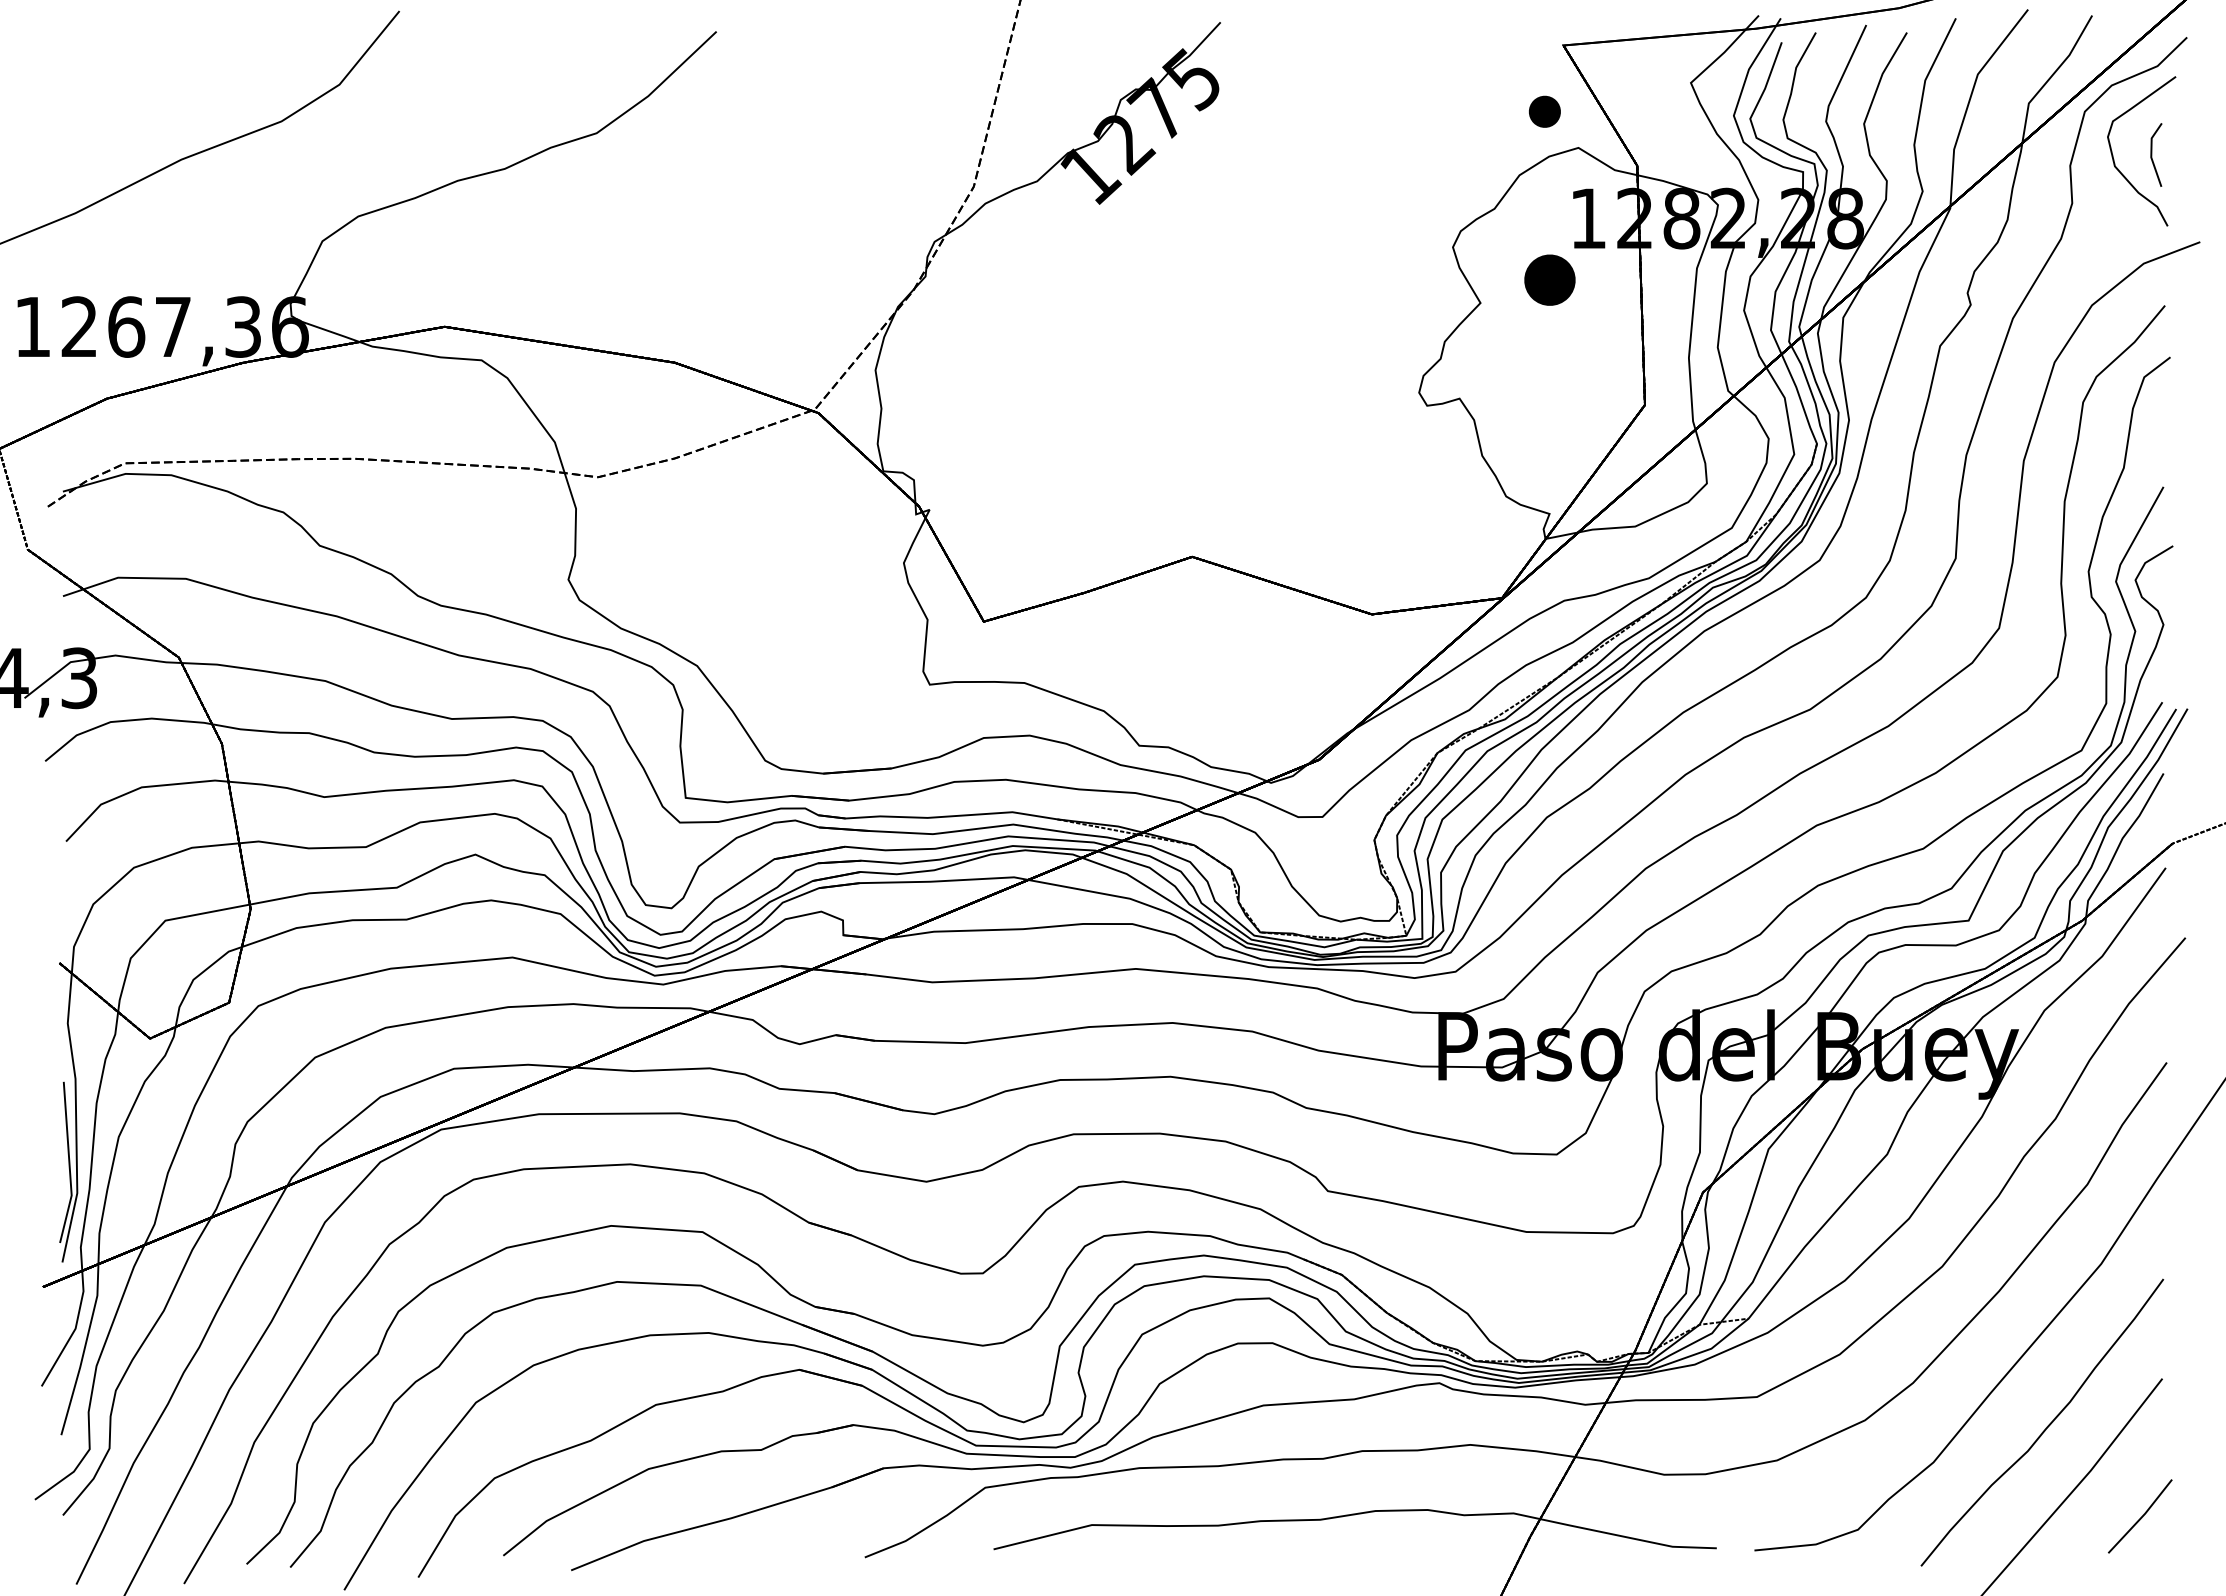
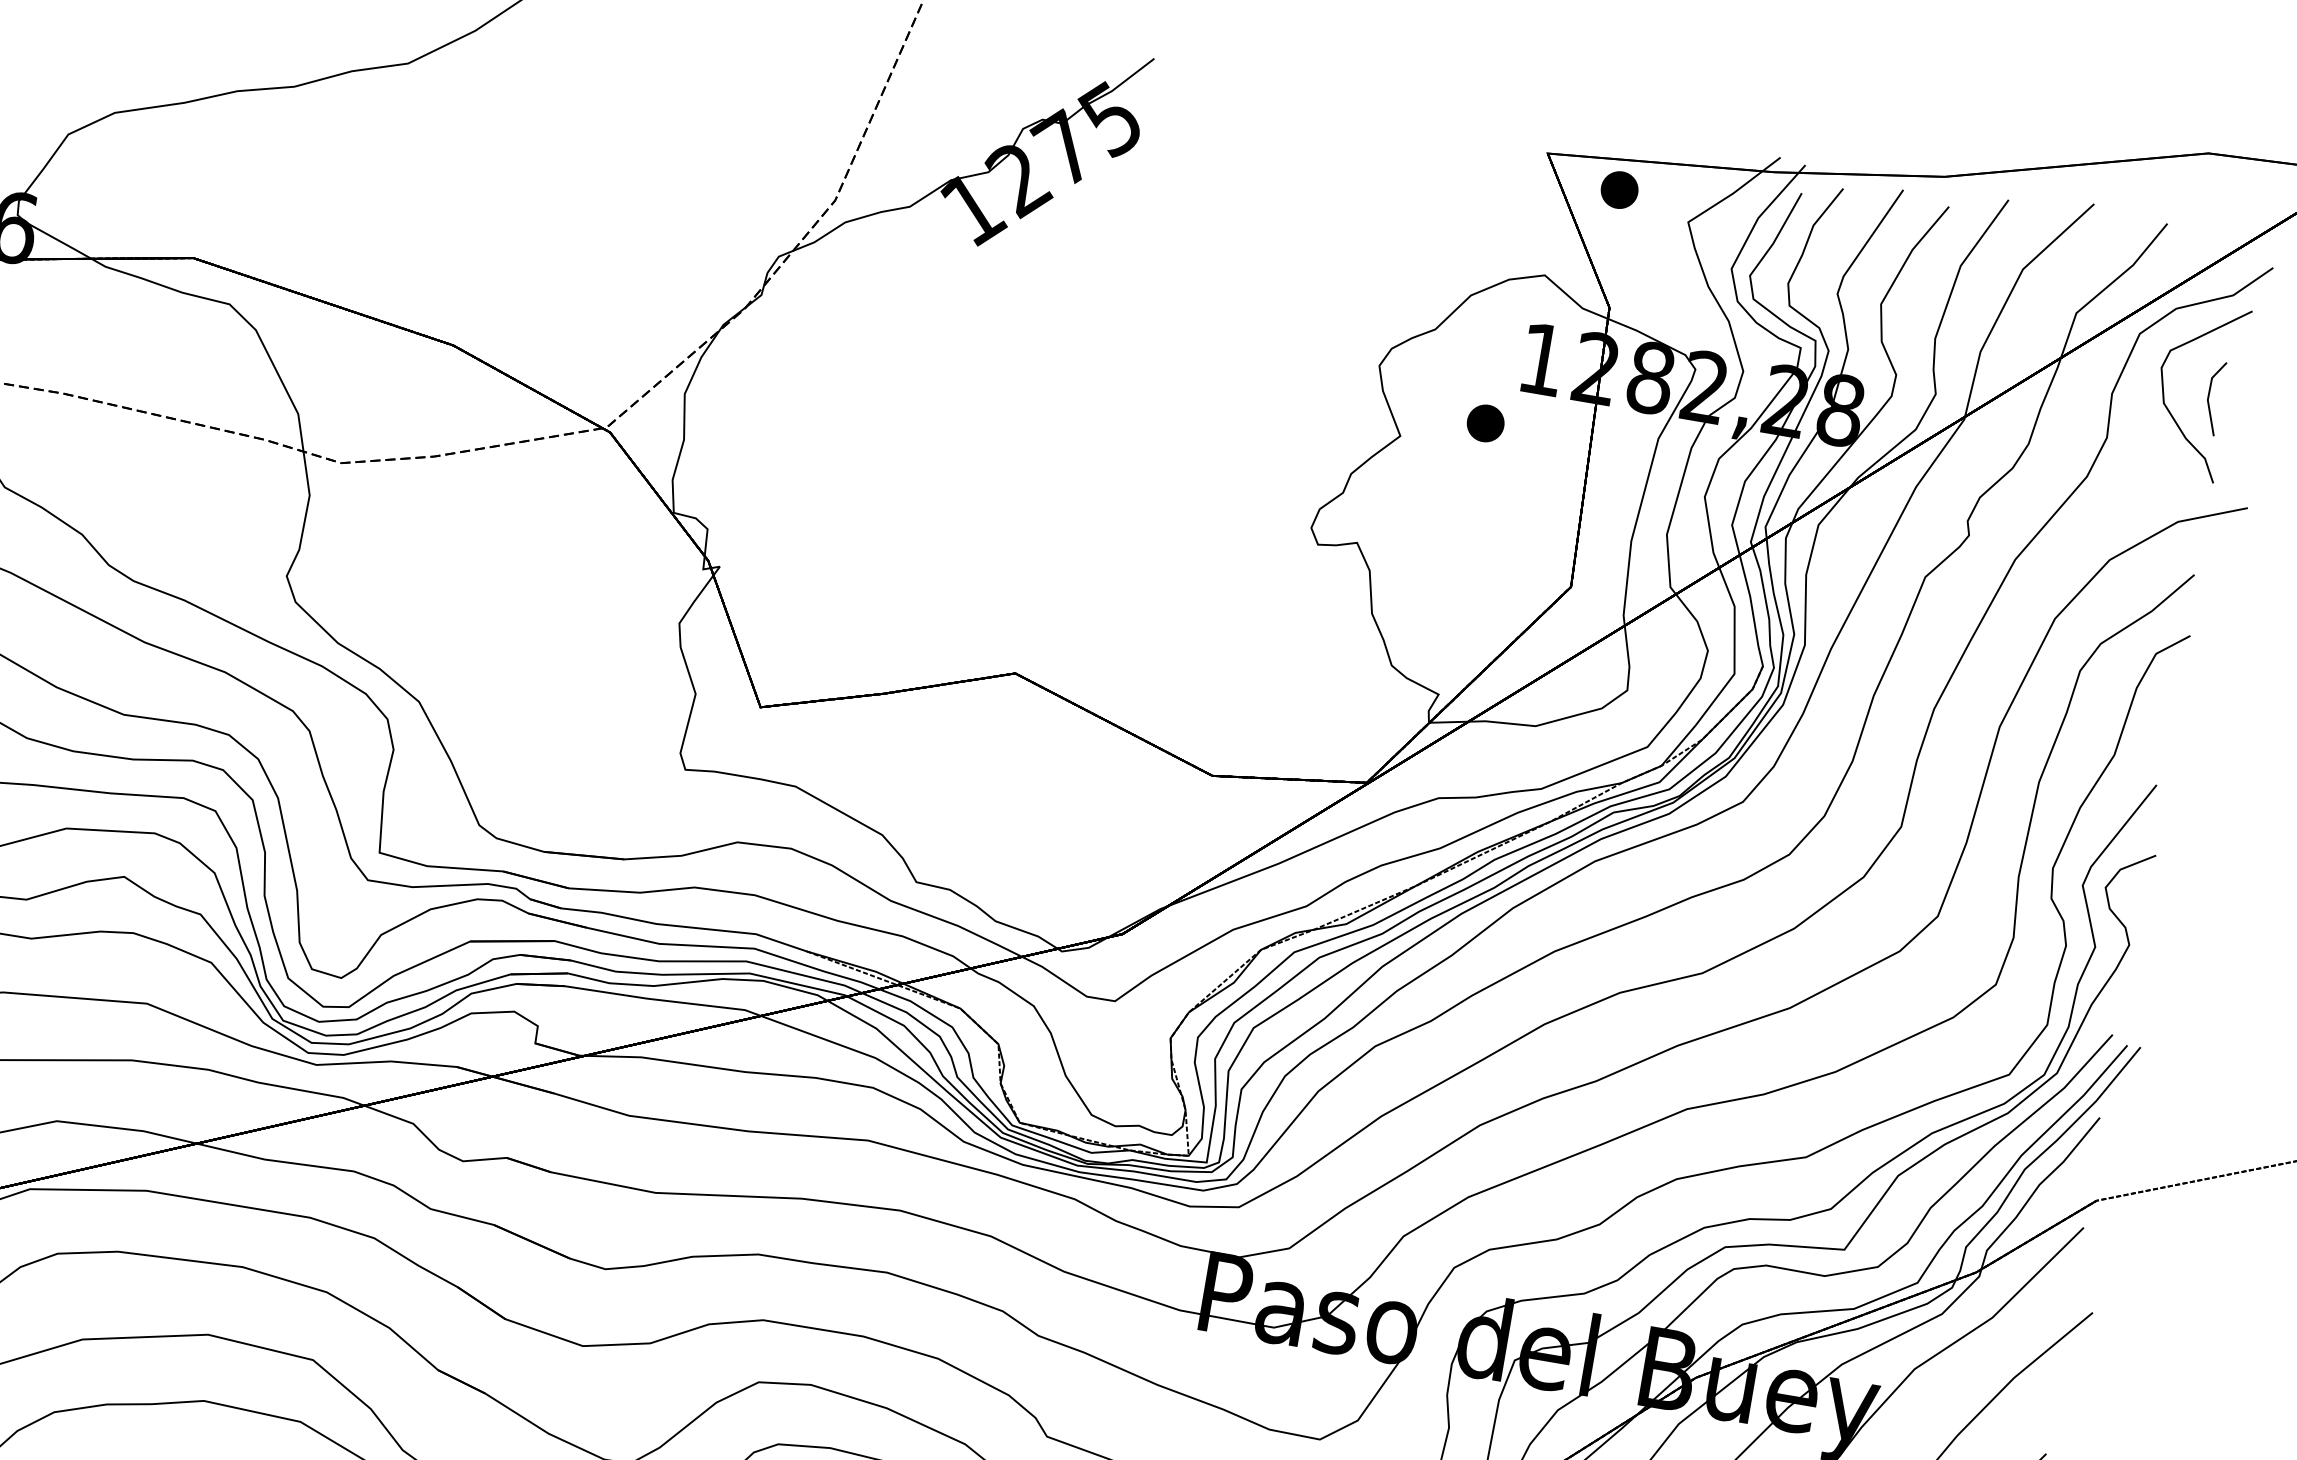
part: (1544, 111) -> (1619, 189), moved
part: (1550, 280) -> (1486, 423), size x0.62

